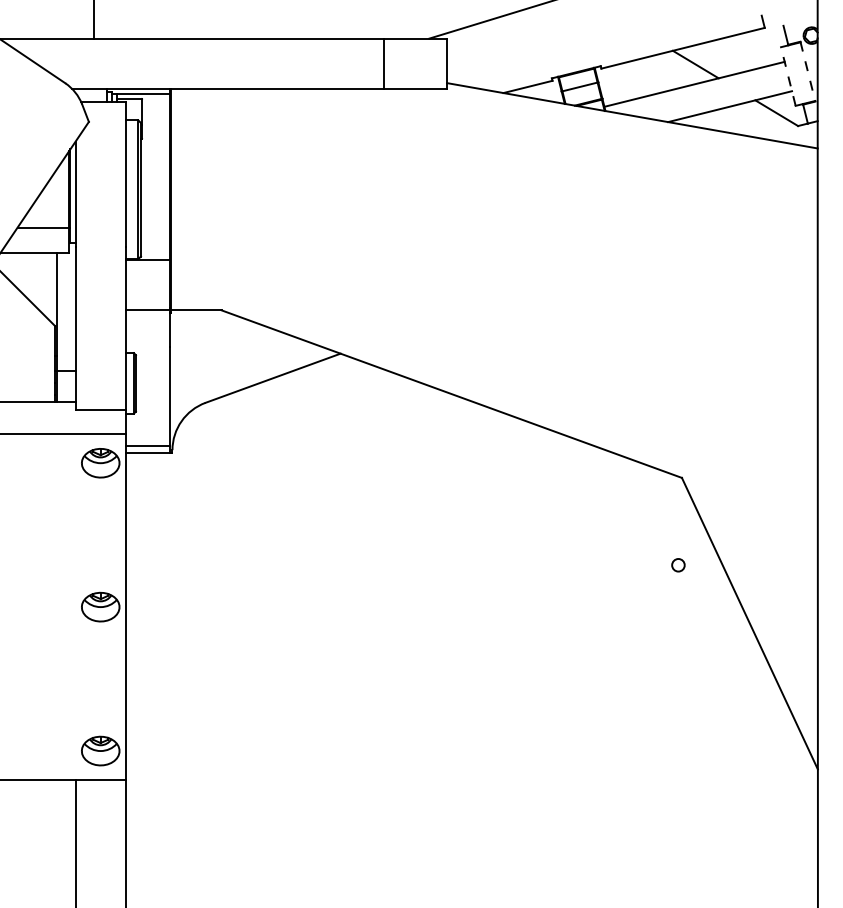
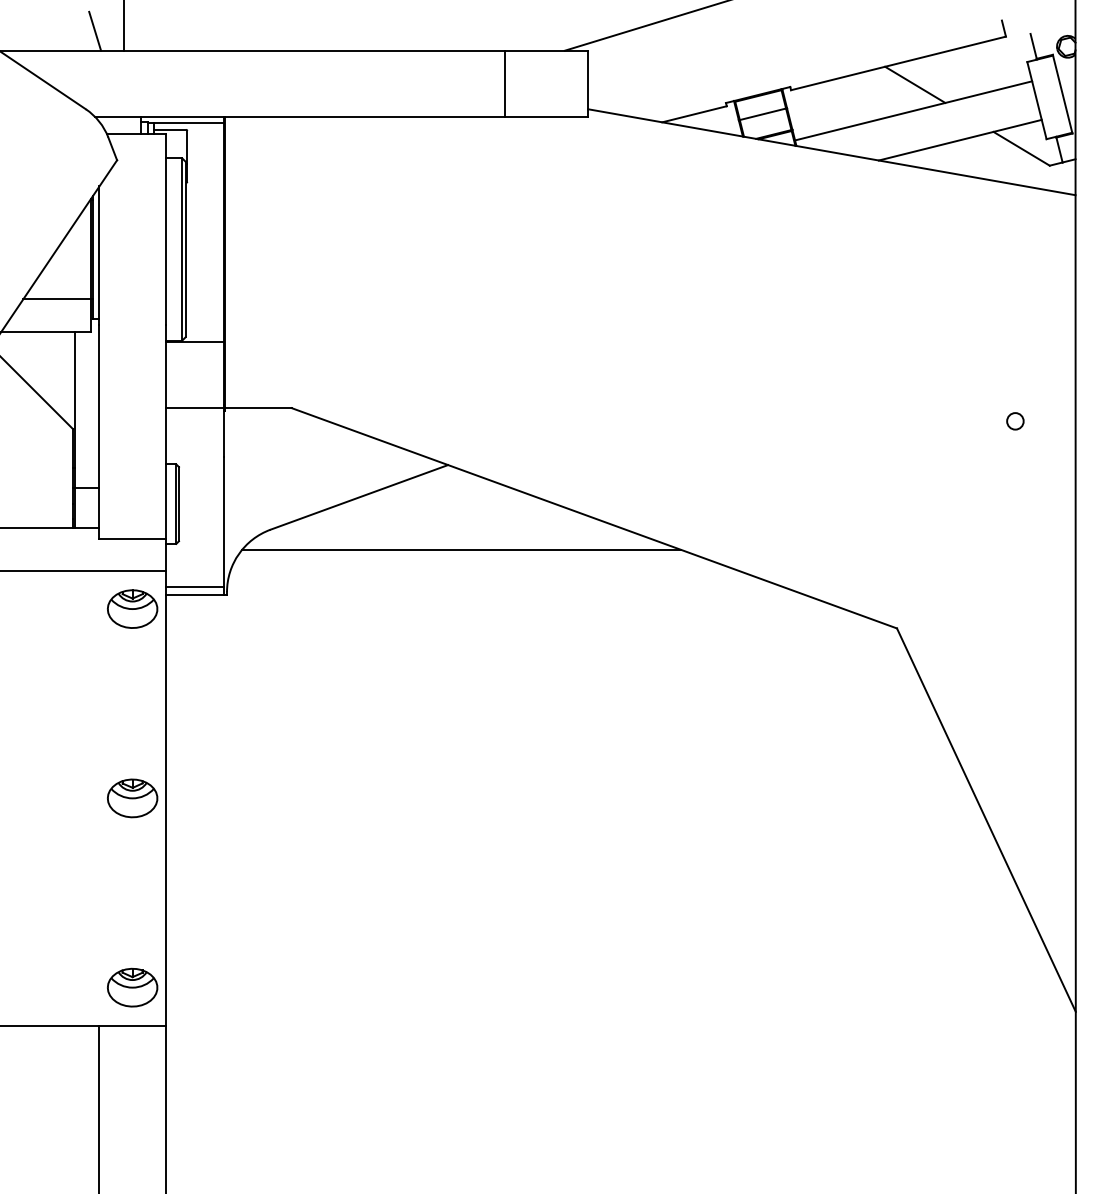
line: (72, 23) -> (95, 30), added
line: (807, 71) -> (1062, 94), dashed -> solid
line: (788, 76) -> (1036, 100), dashed -> solid
line: (350, 417) -> (461, 549), added
circle: (678, 565) -> (1015, 421), moved

